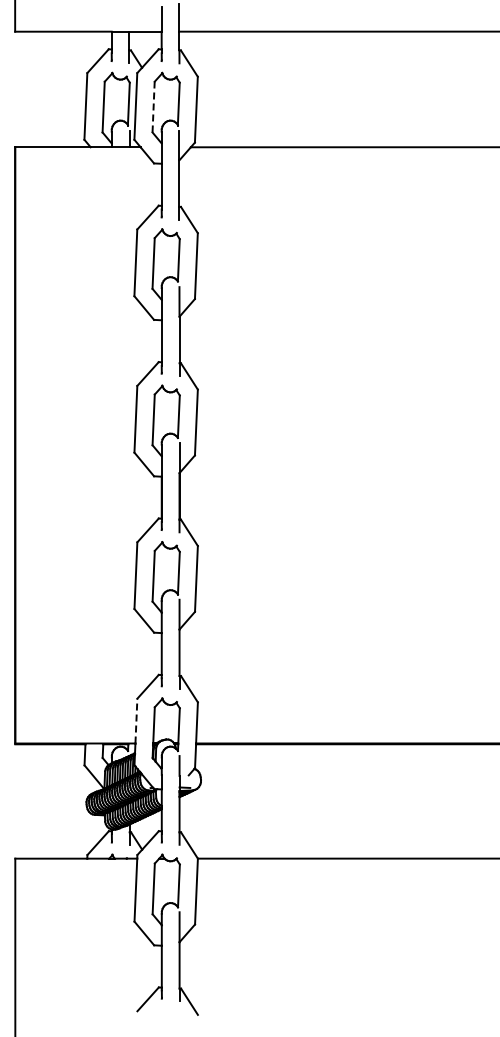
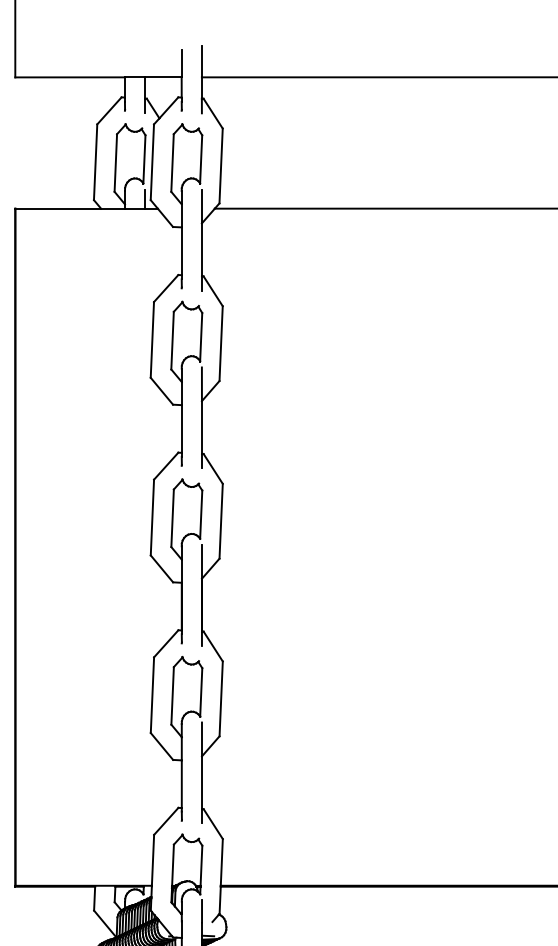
line: (153, 106) -> (172, 162), dashed -> solid
line: (136, 720) -> (153, 859), dashed -> solid

